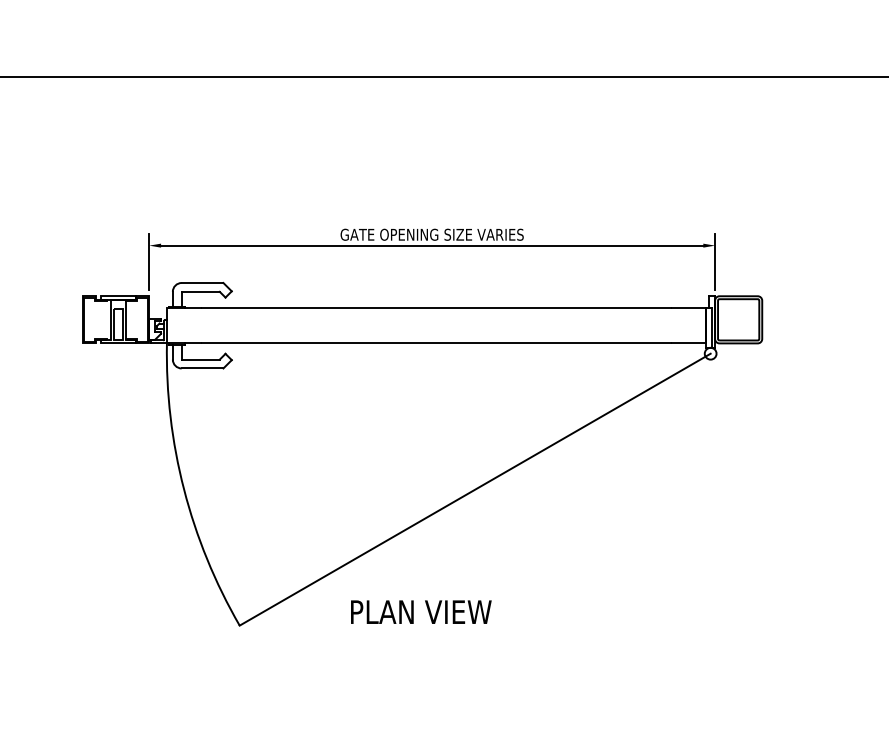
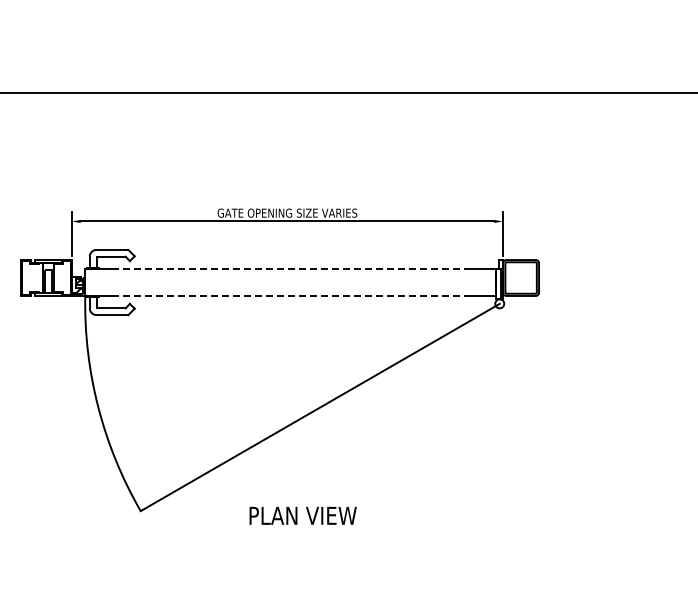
line: (436, 308) -> (290, 269), solid -> dashed
line: (436, 342) -> (290, 295), solid -> dashed
text: (420, 611) -> (302, 515), moved

